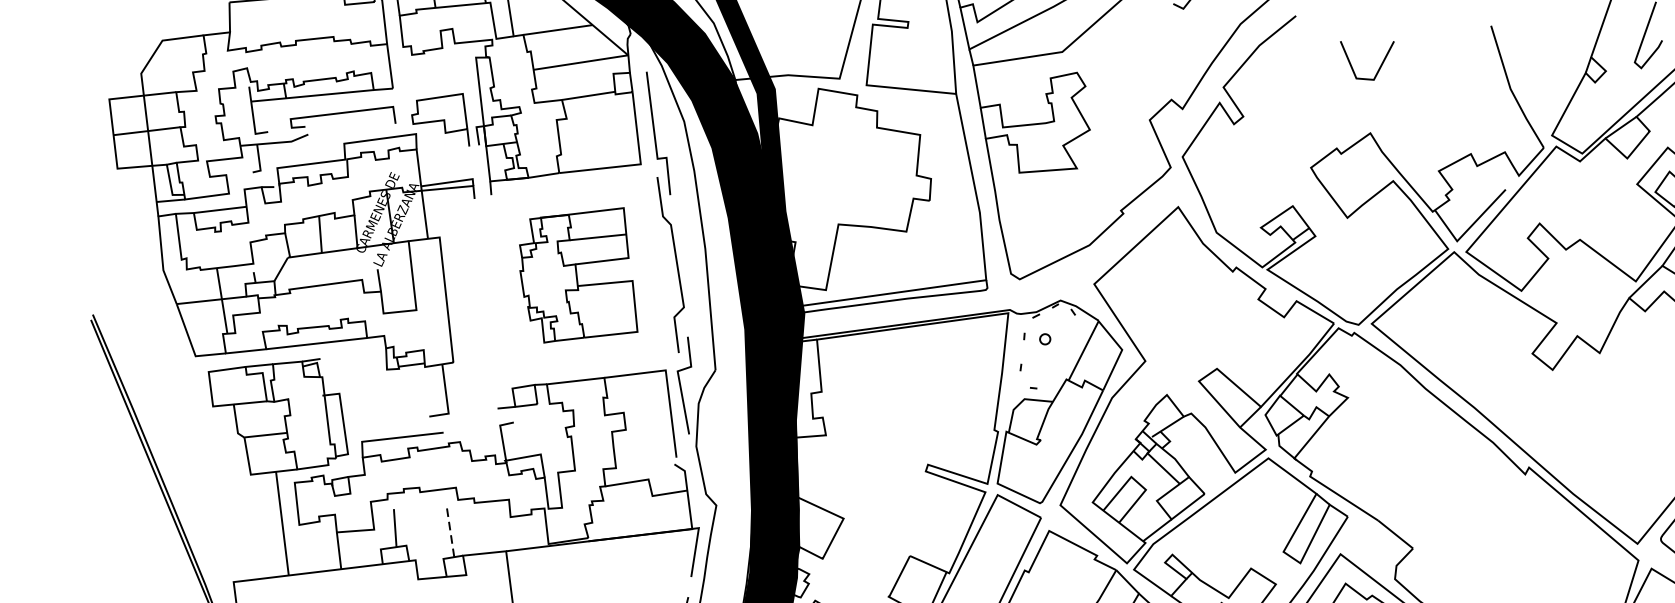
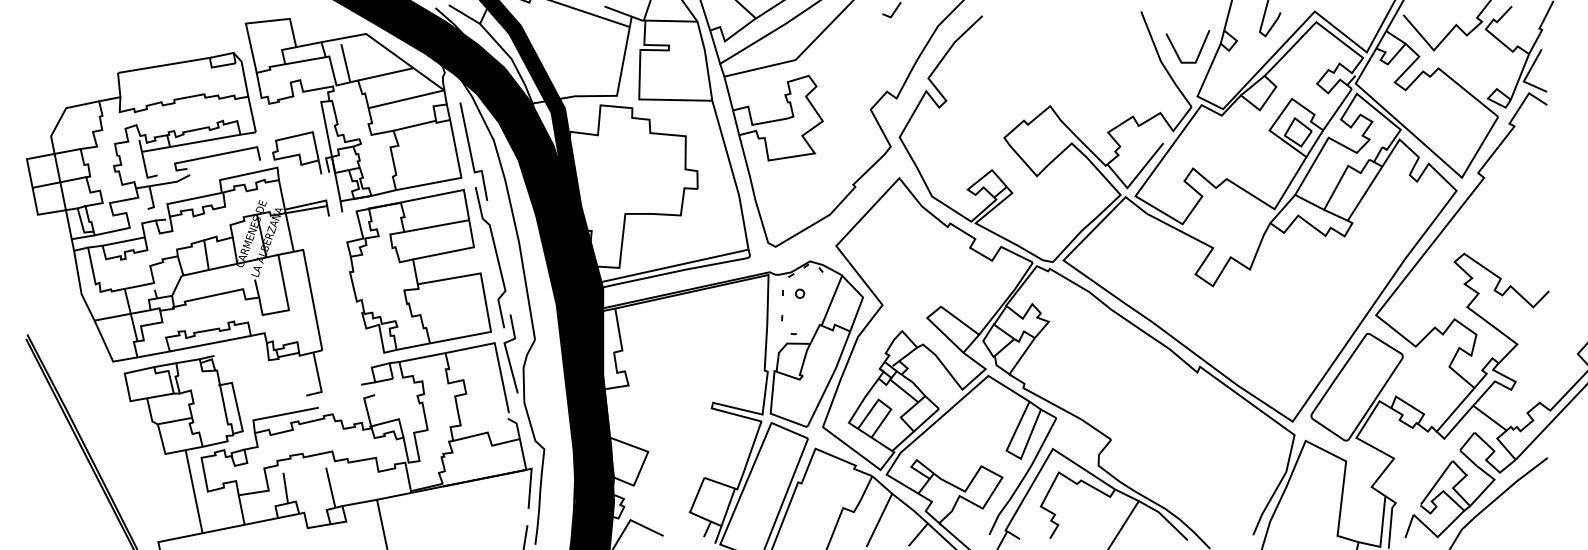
line: (1352, 65) -> (1177, 52), moved
part: (579, 275) -> (418, 271), size x1.43
line: (450, 531) -> (330, 487), dashed -> solid

